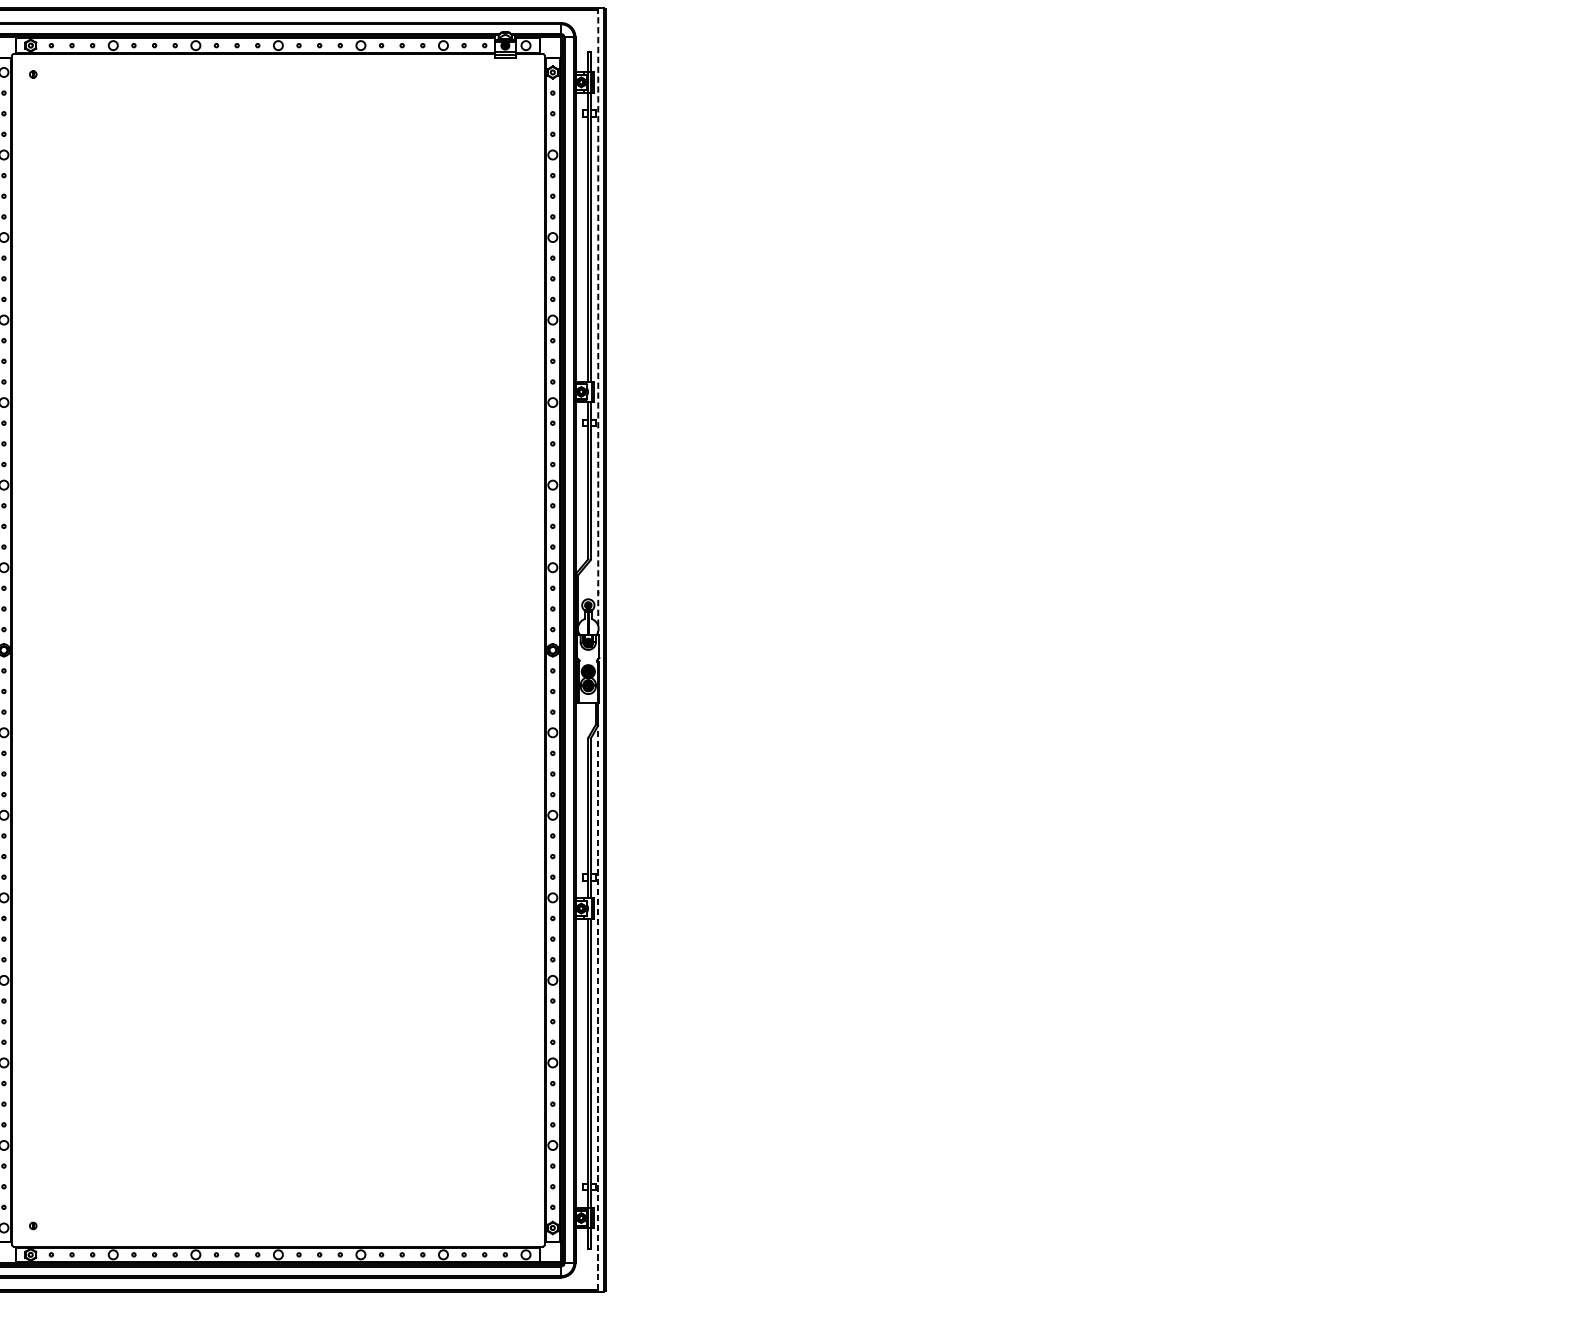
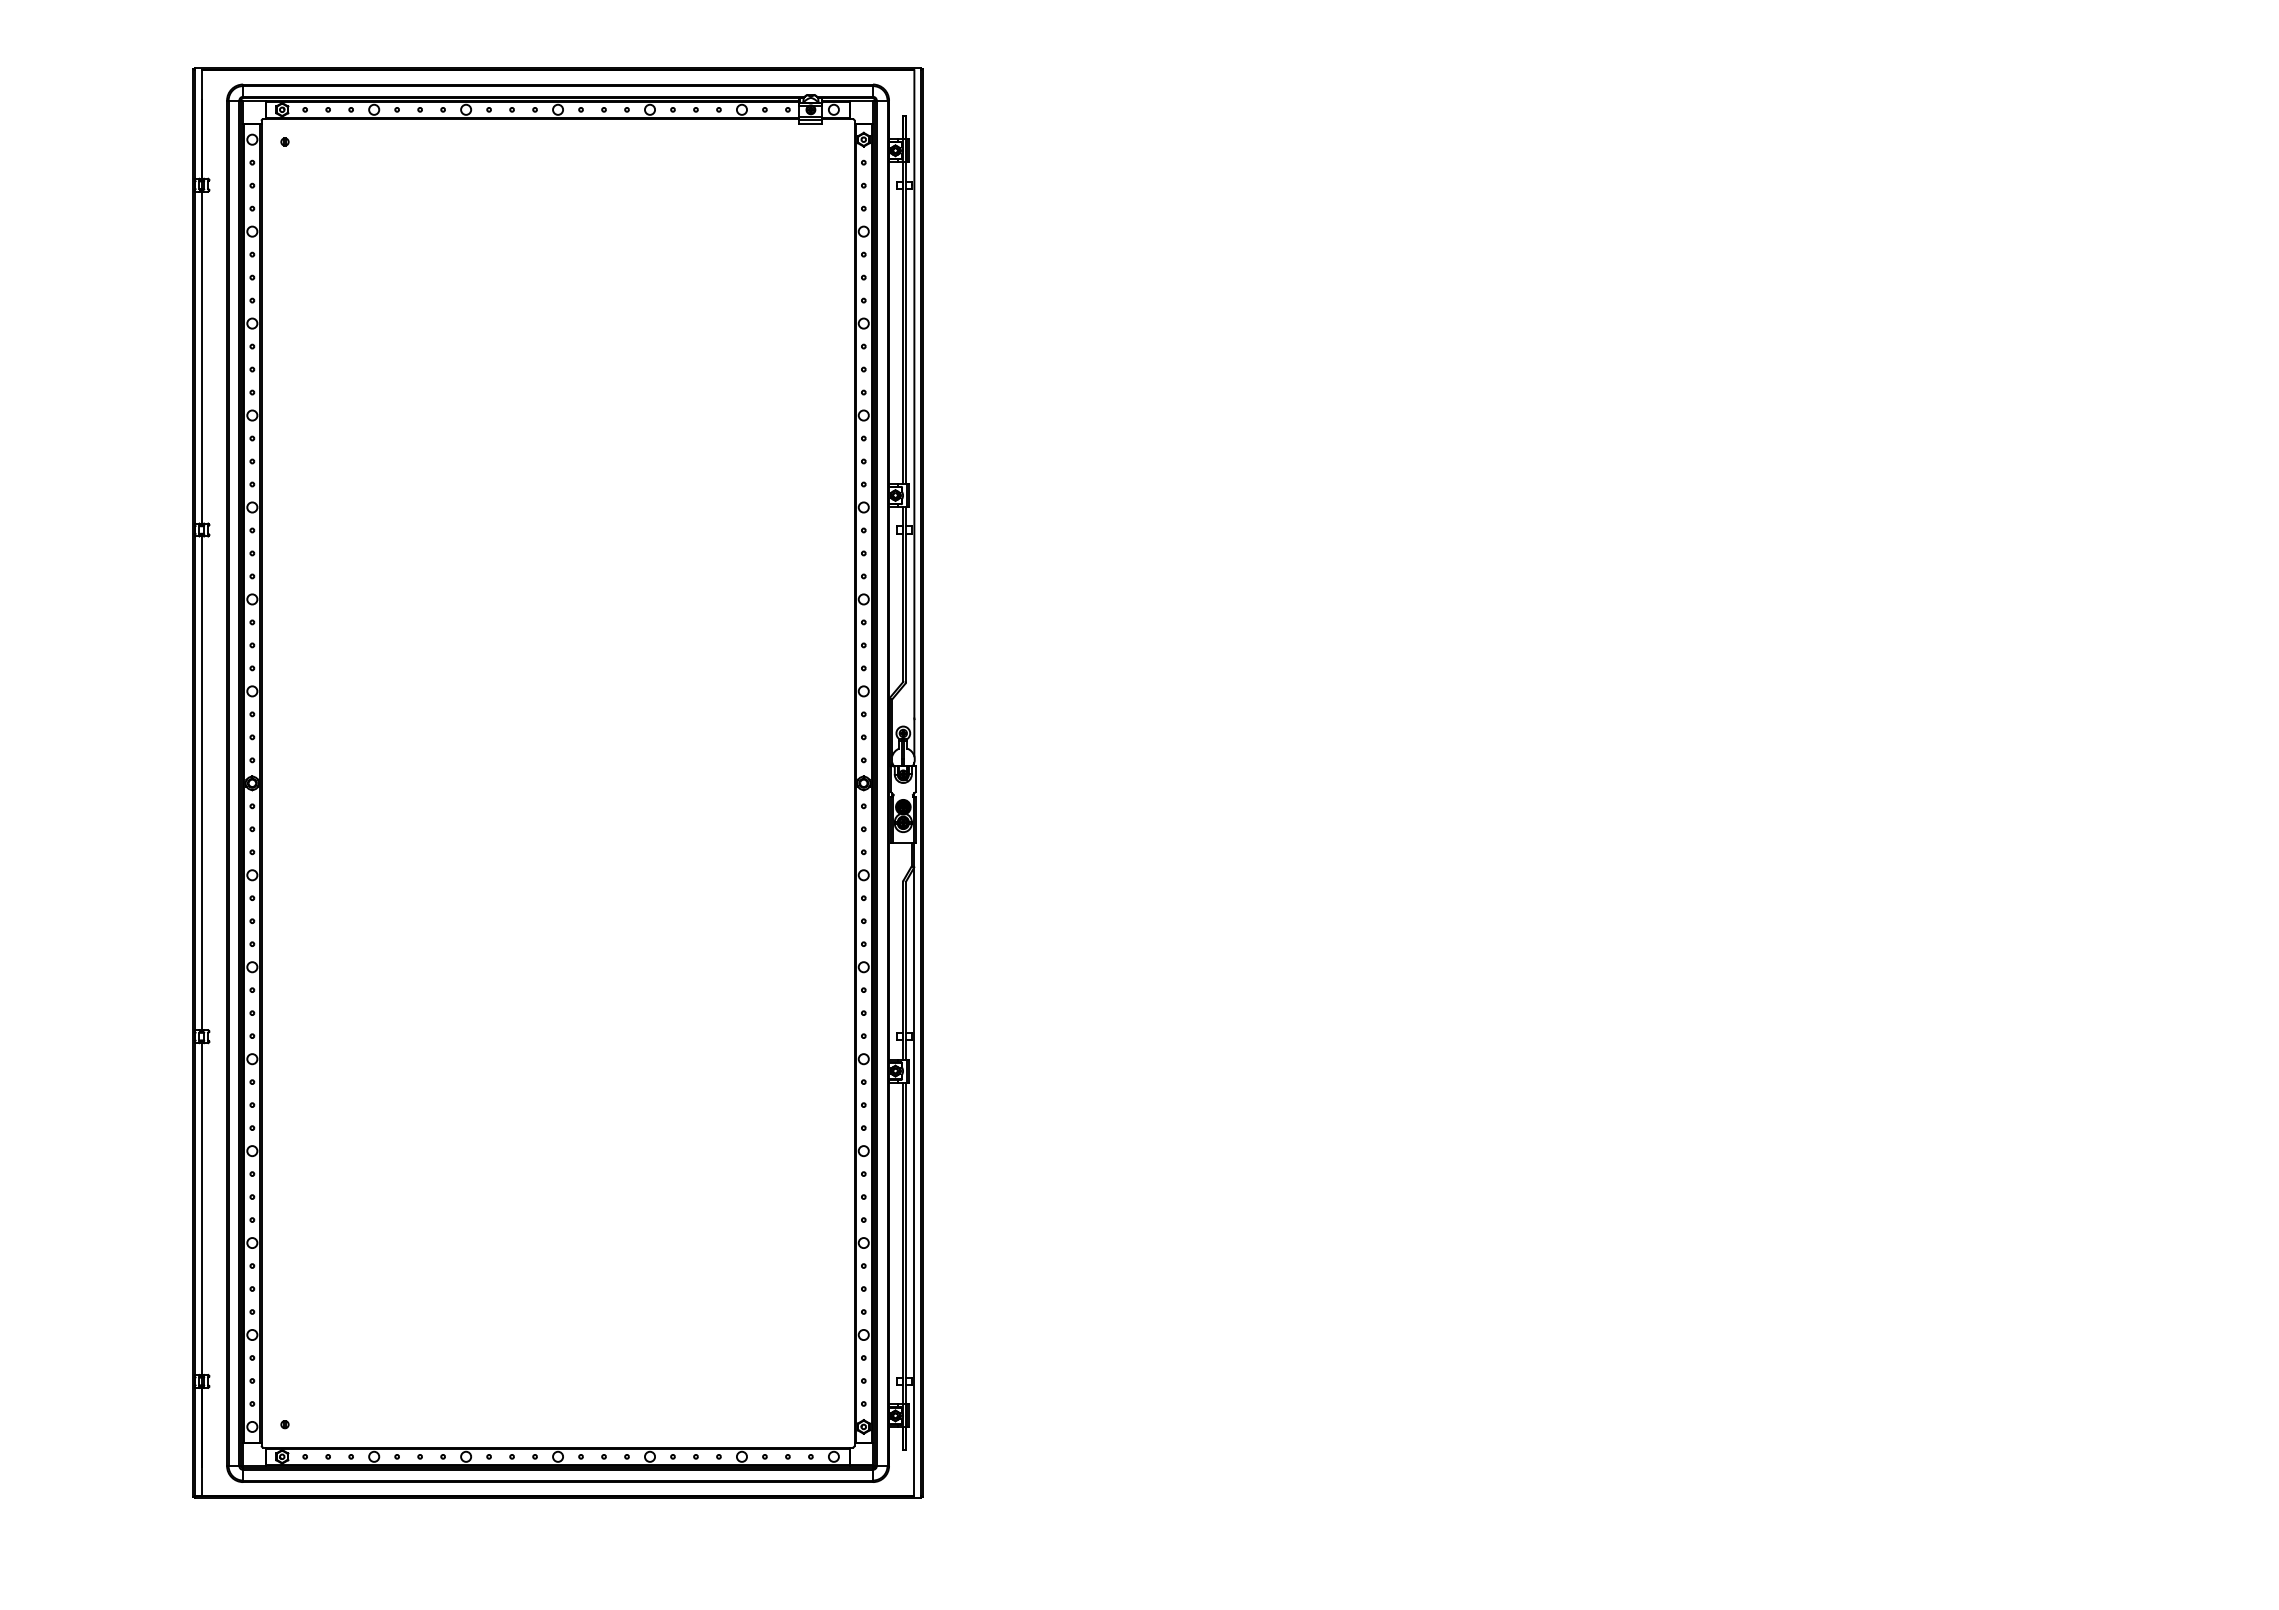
line: (598, 318) -> (914, 413), dashed -> solid
line: (598, 1007) -> (914, 1181), dashed -> solid

